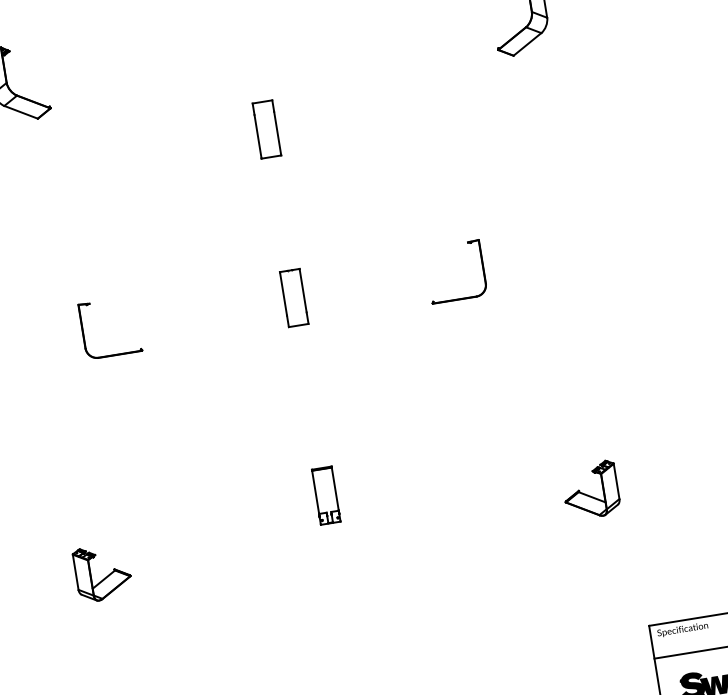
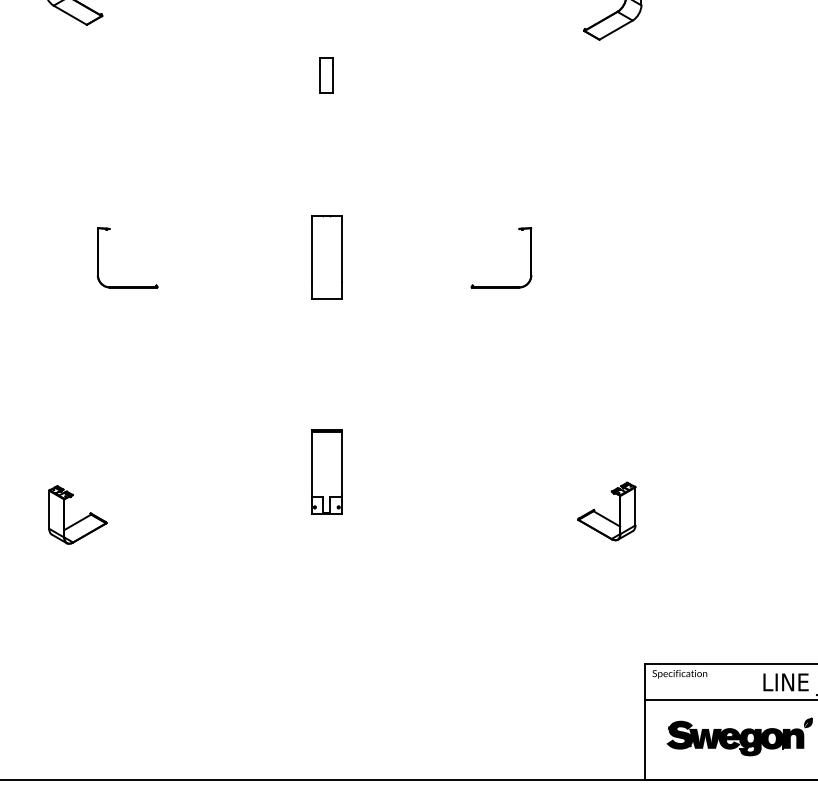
part: (266, 129) -> (326, 75), size x0.6
part: (294, 297) -> (326, 257), size x1.4
part: (326, 495) -> (326, 471), size x1.4

